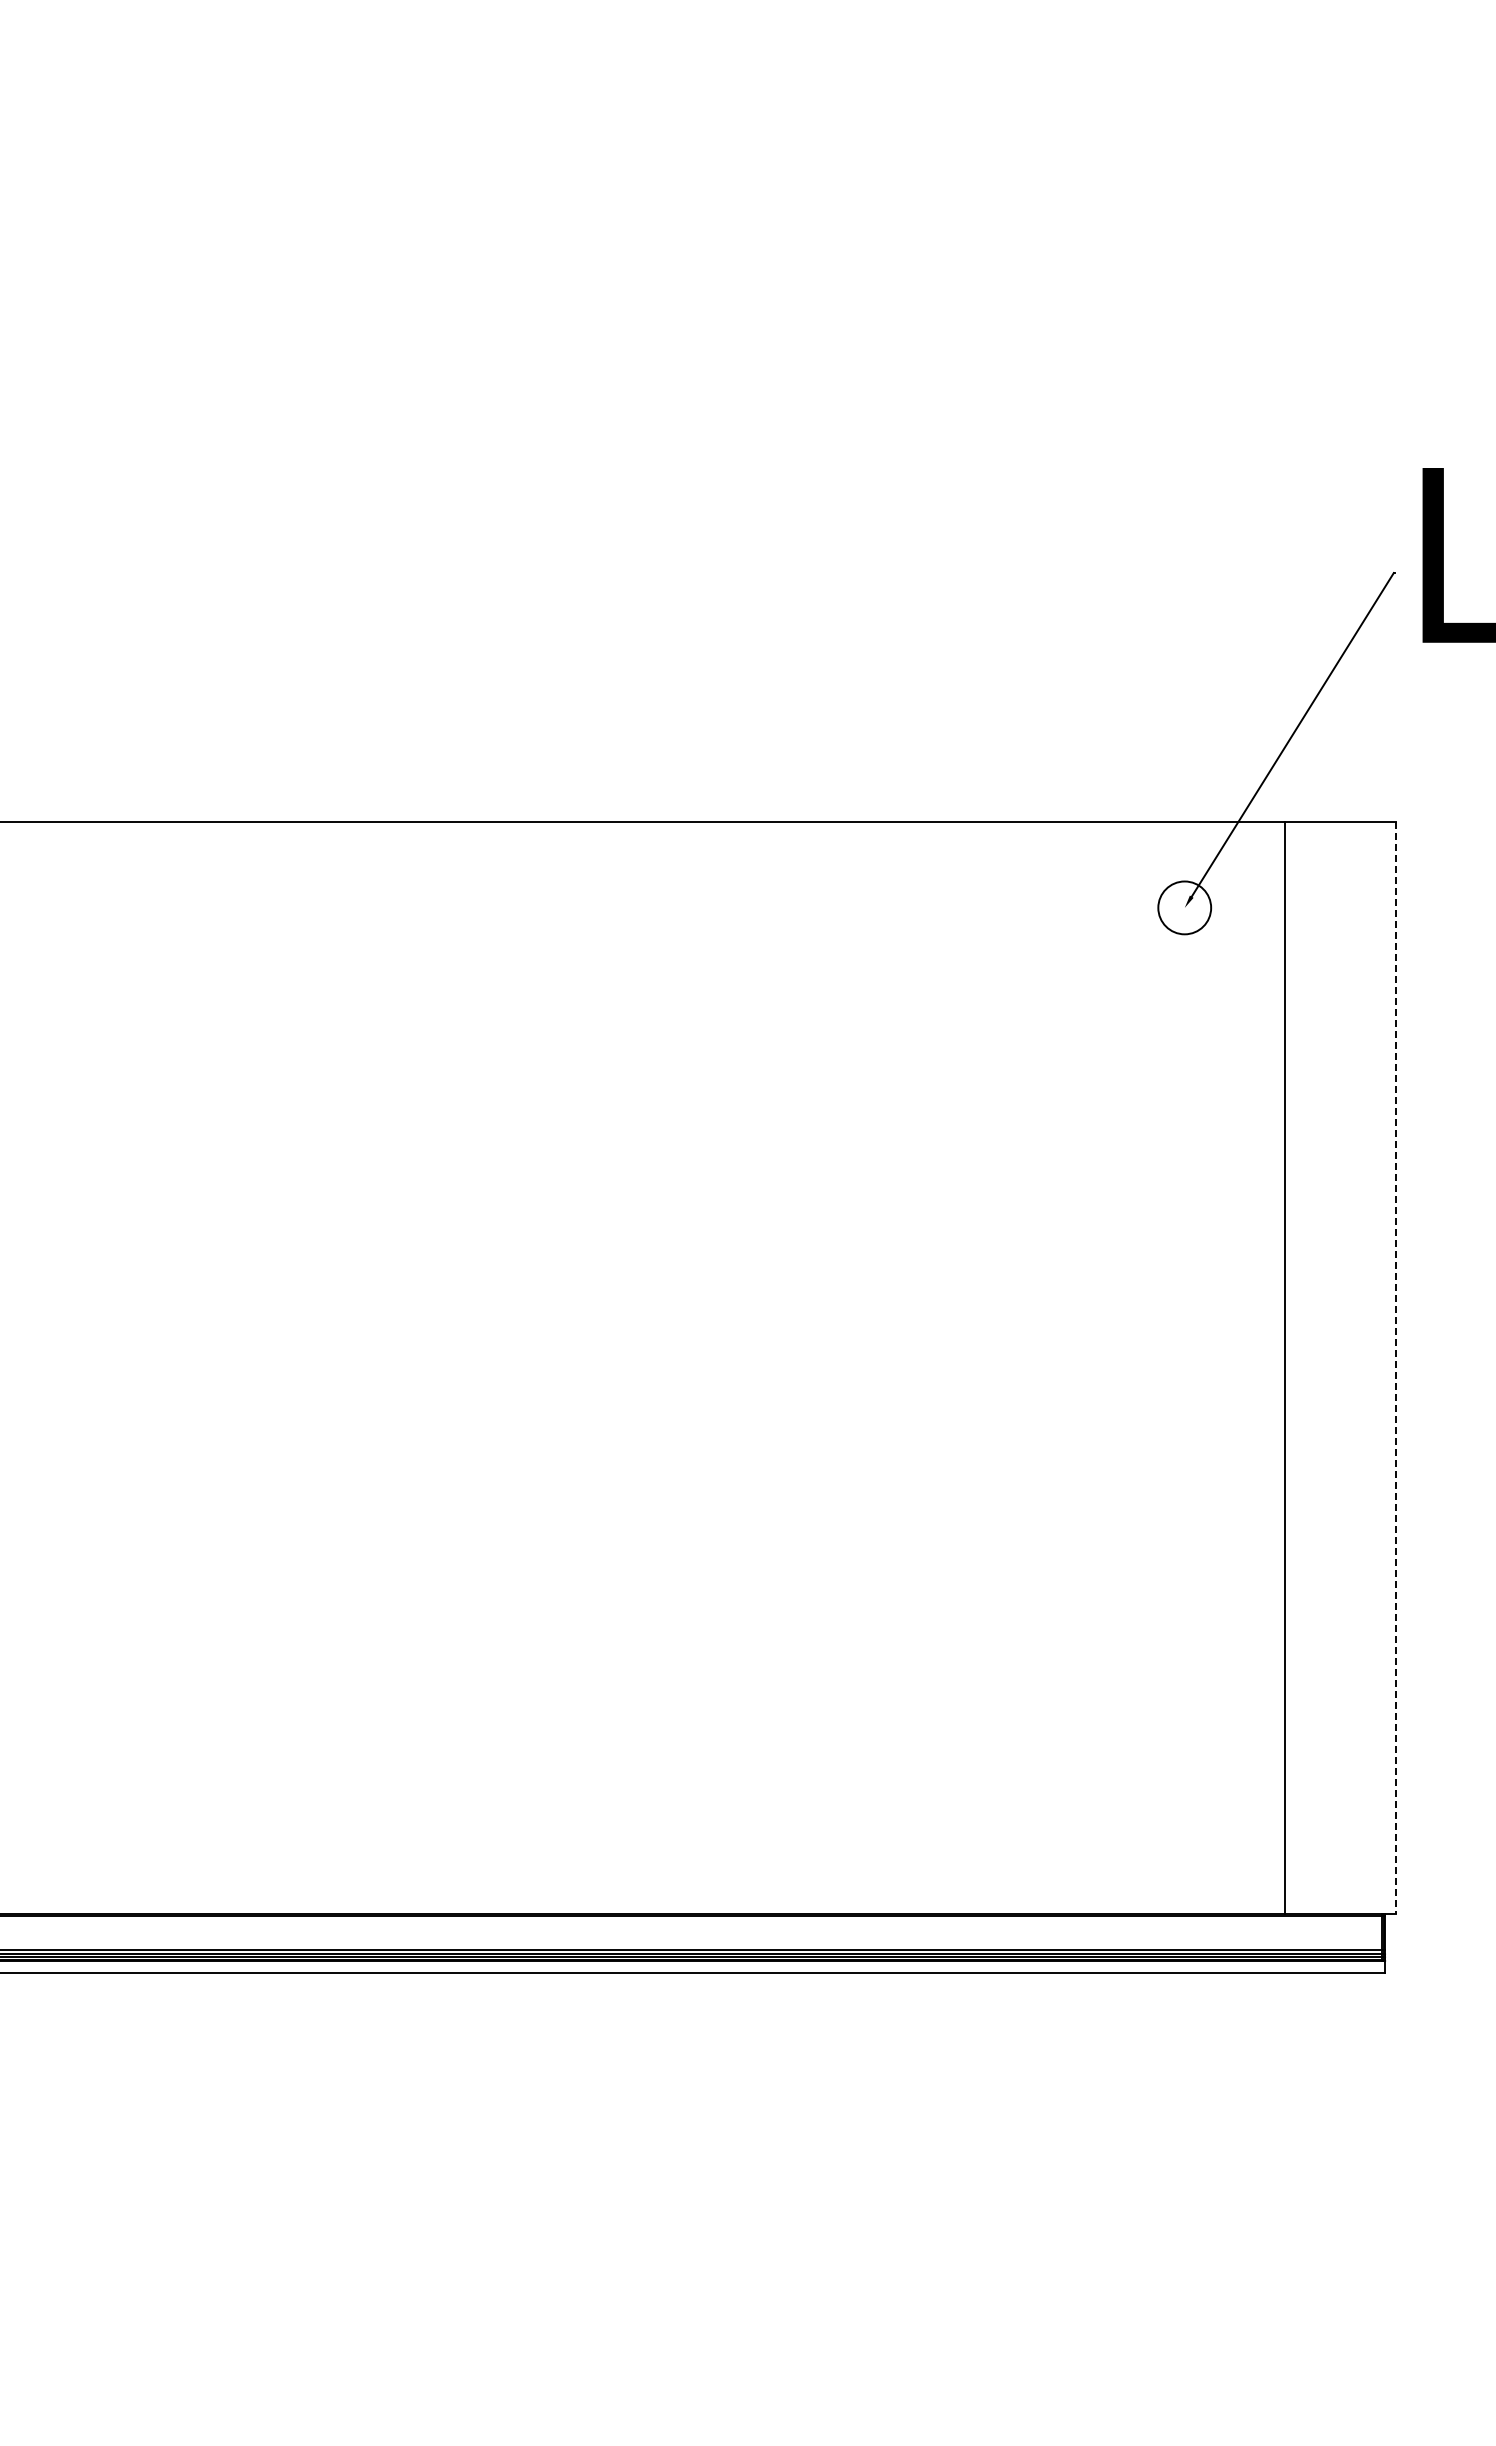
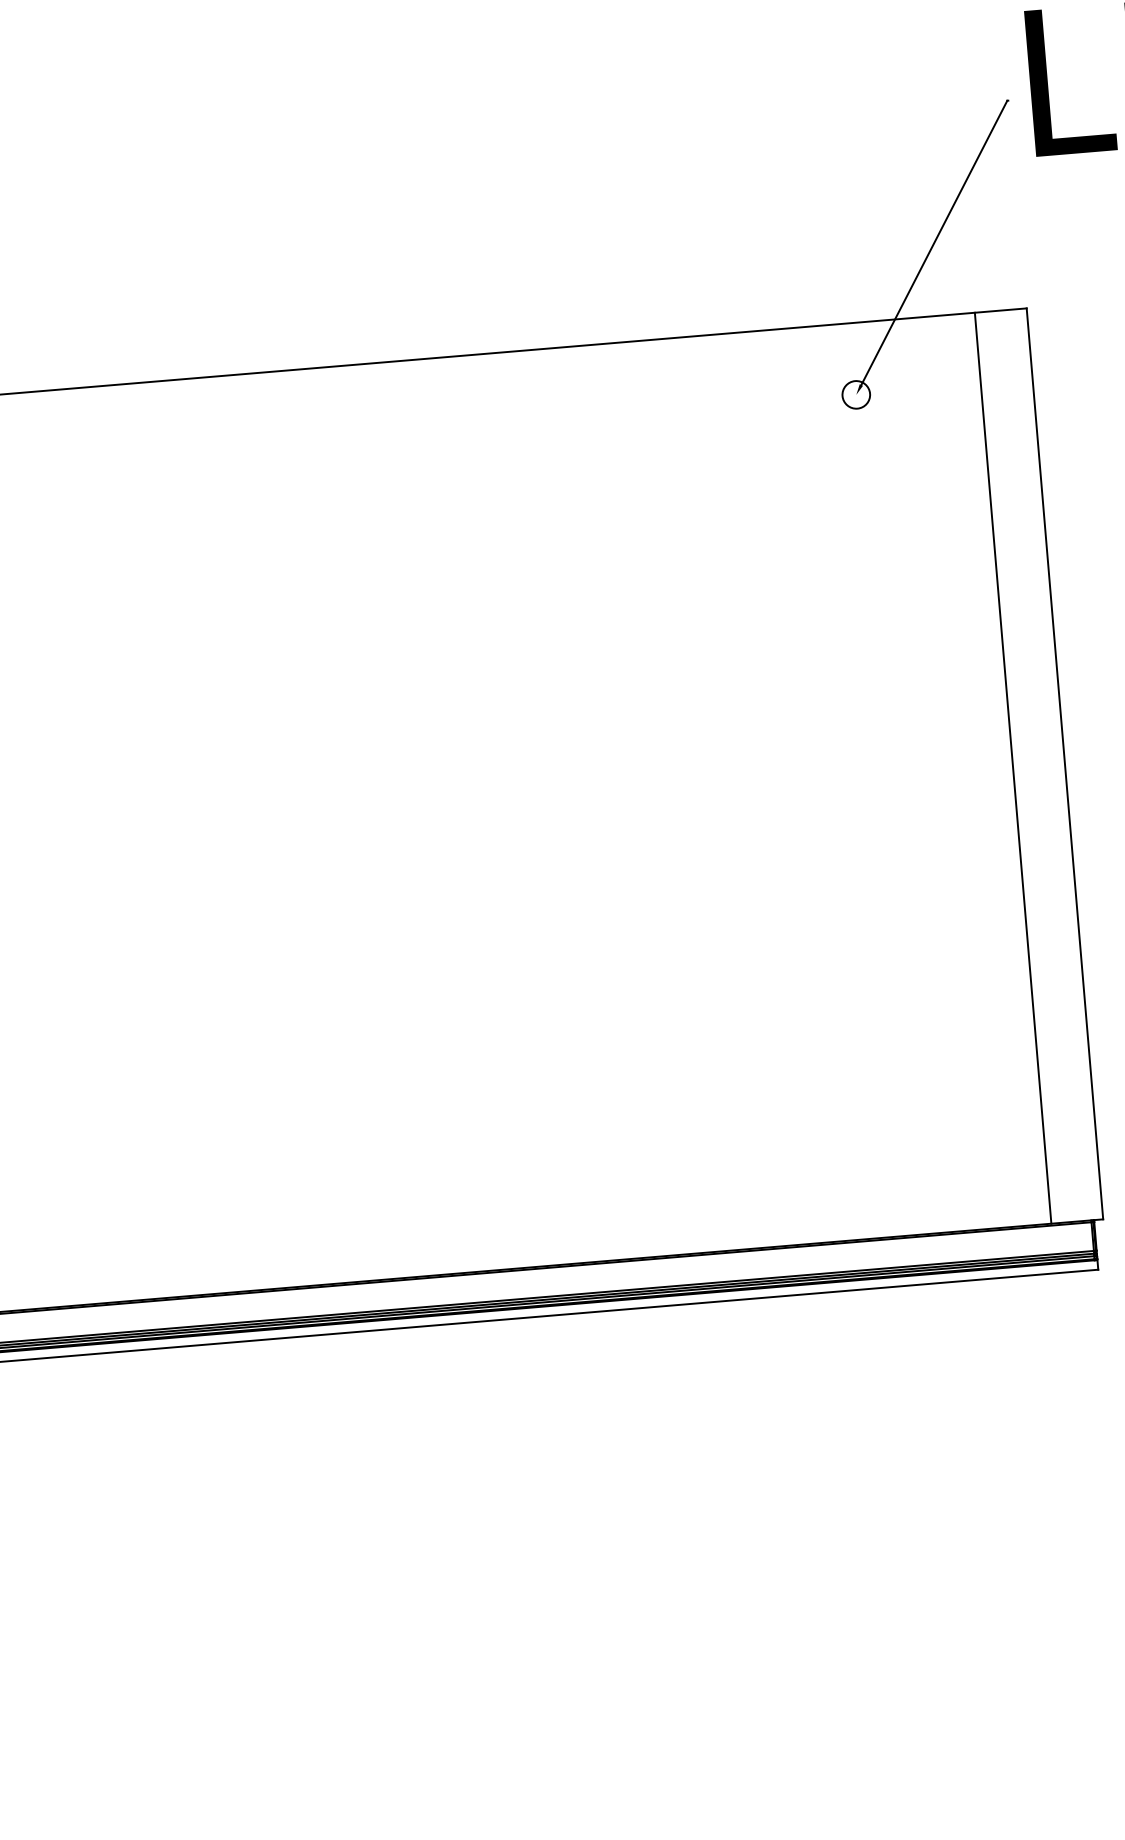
circle: (1184, 907) -> (856, 394), size x0.62
line: (1285, 1367) -> (1013, 767), moved
line: (1396, 1367) -> (1065, 763), dashed -> solid

